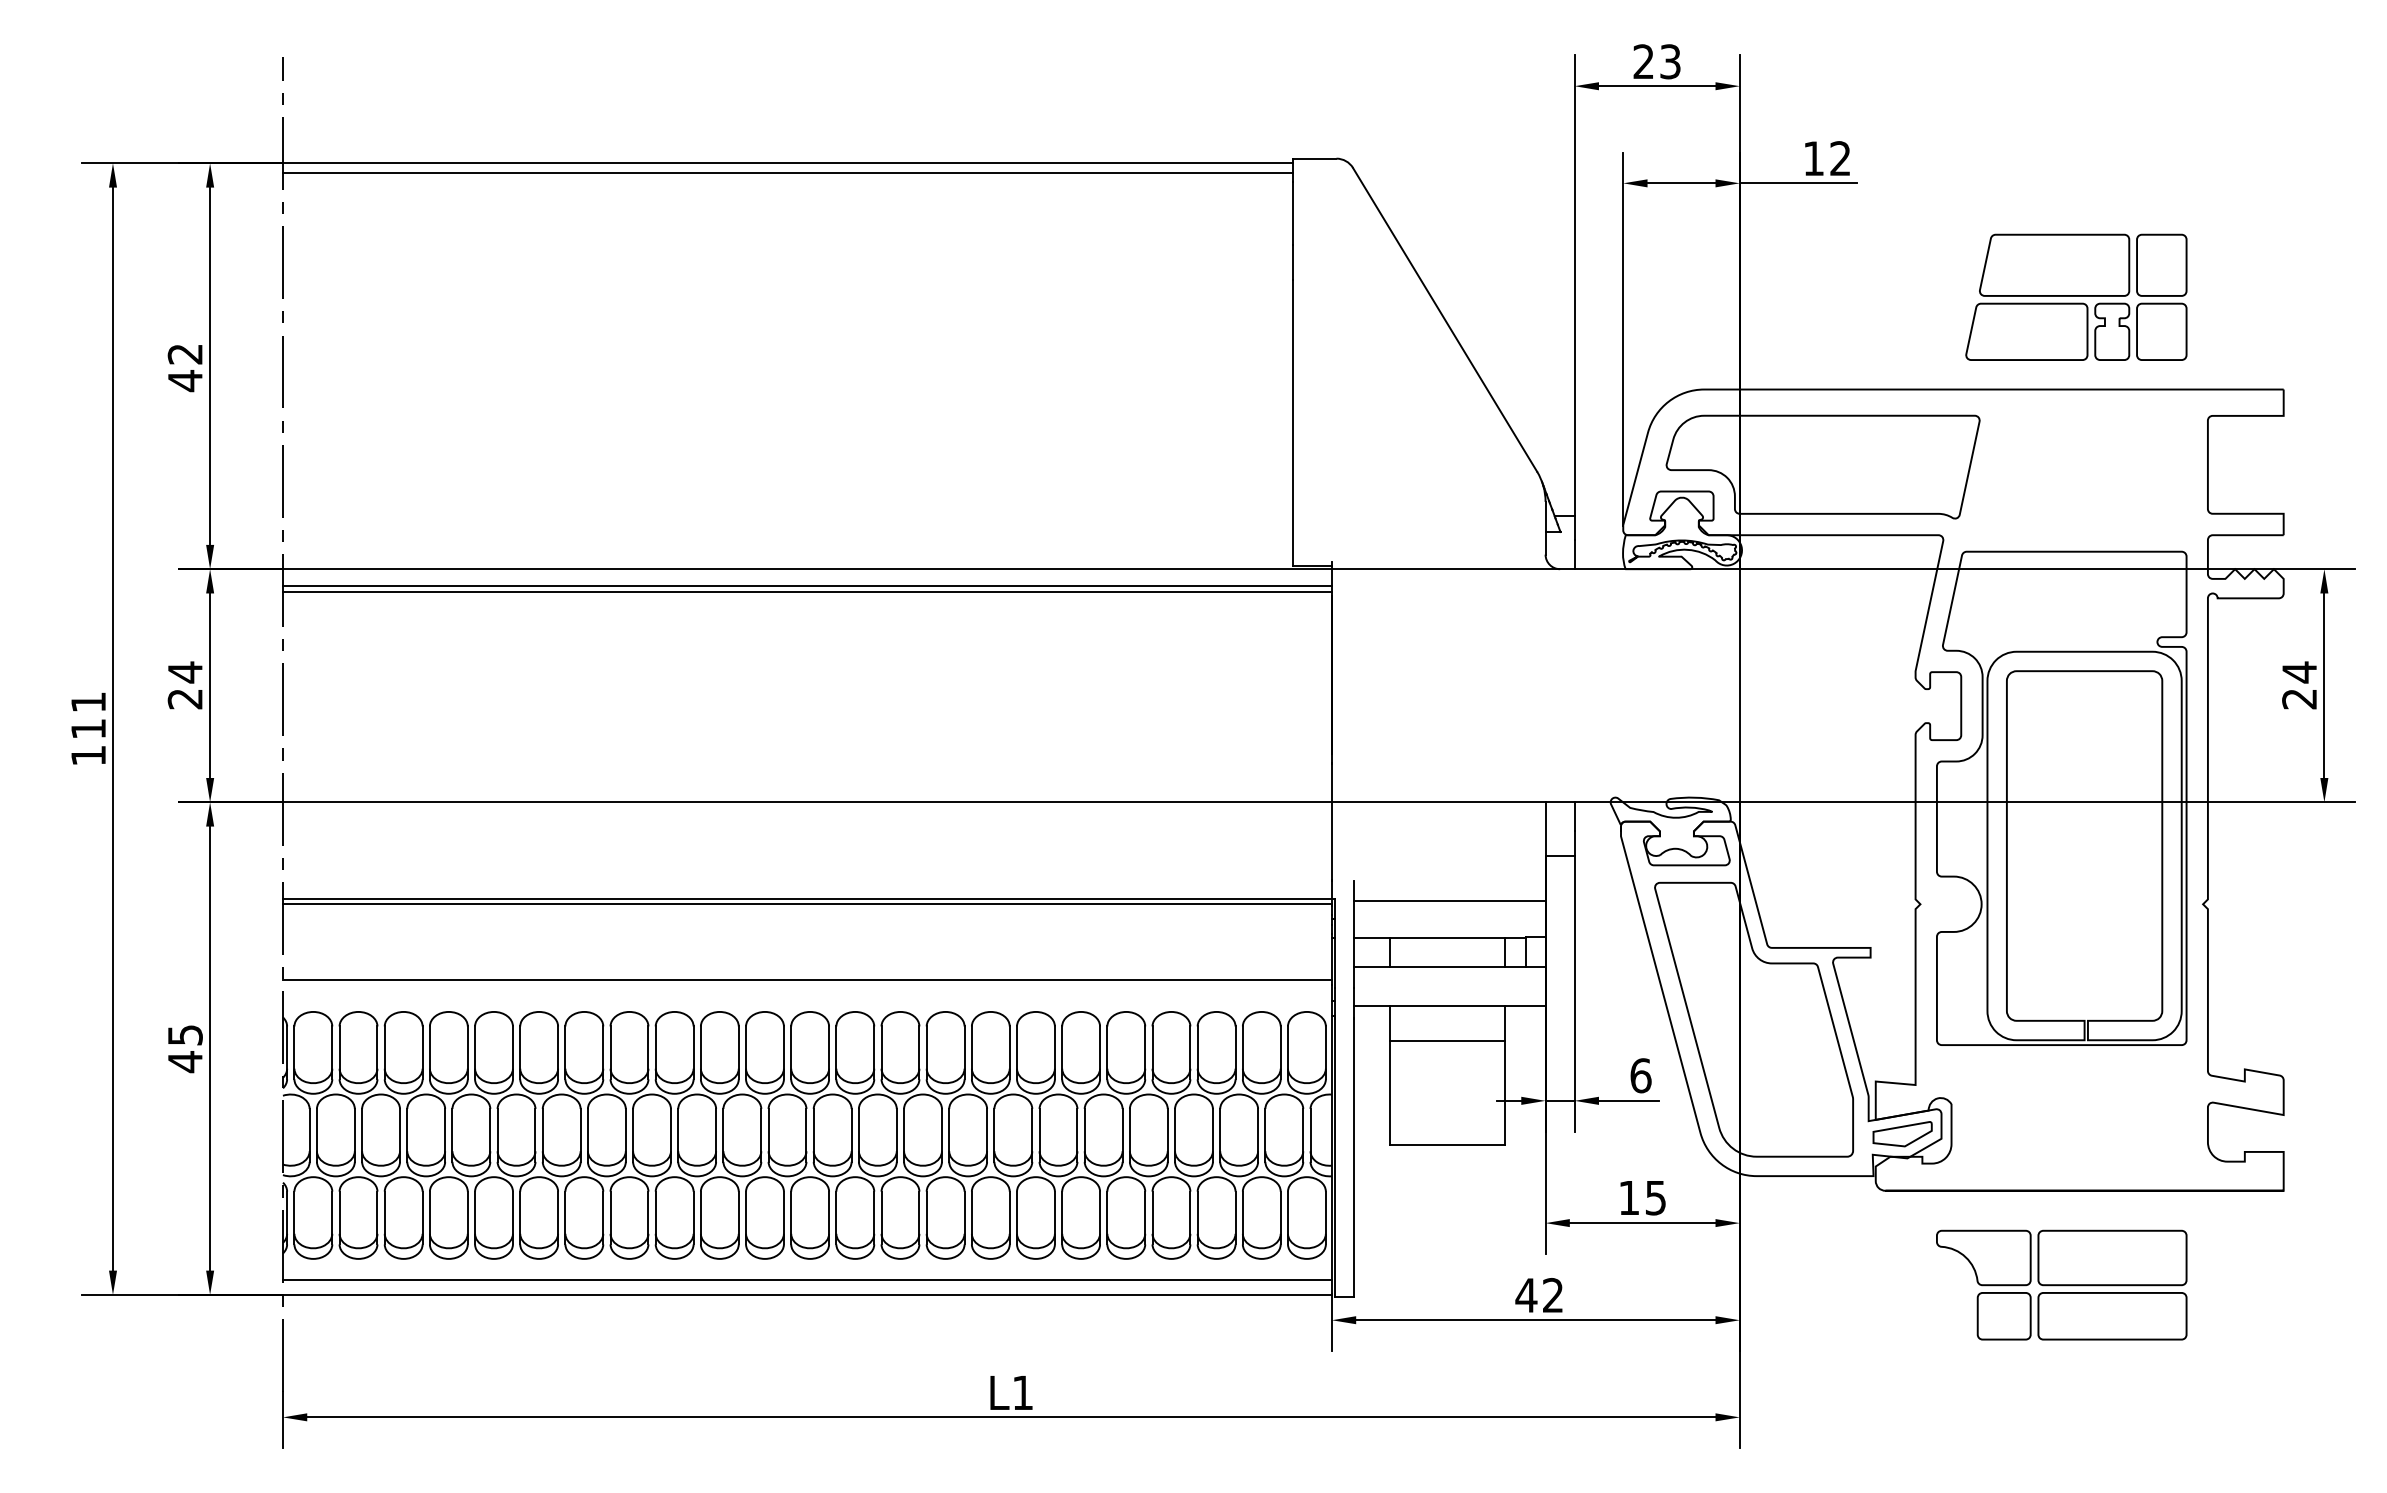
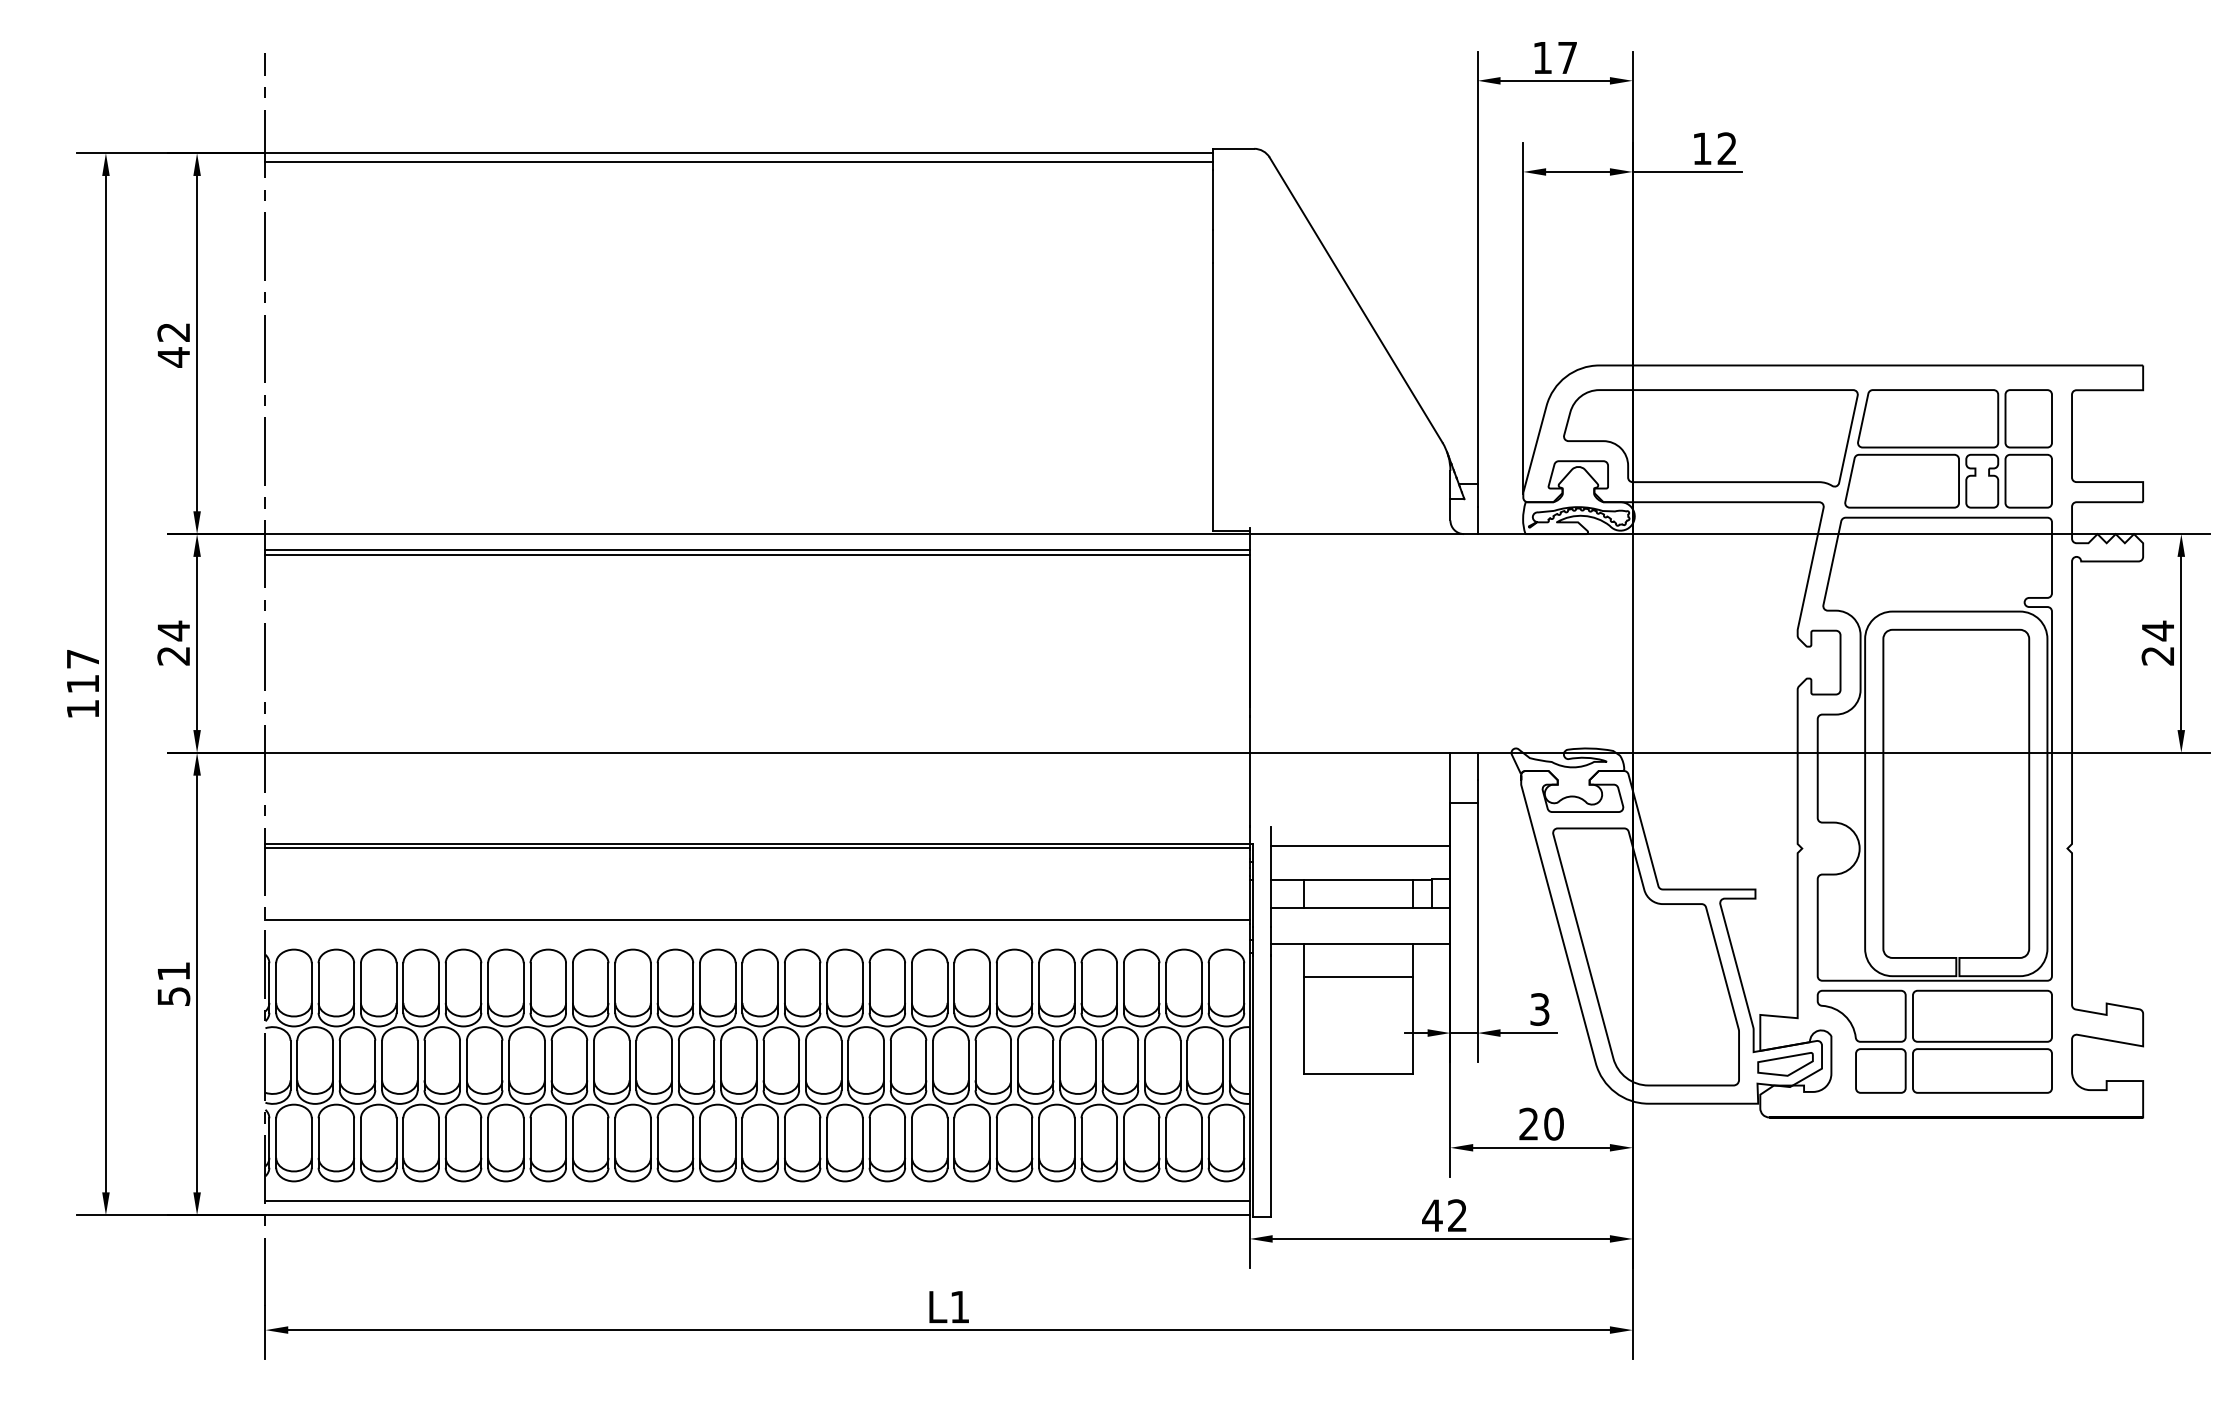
text: (1656, 61) -> (1554, 57), 23 -> 17
part: (2076, 296) -> (1948, 448), moved
text: (88, 702) -> (82, 659), 111 -> 117
text: (185, 1049) -> (173, 984), 45 -> 51
text: (1640, 1075) -> (1539, 1009), 6 -> 3
text: (1642, 1197) -> (1541, 1123), 15 -> 20
part: (2061, 1284) -> (1934, 1041), moved

